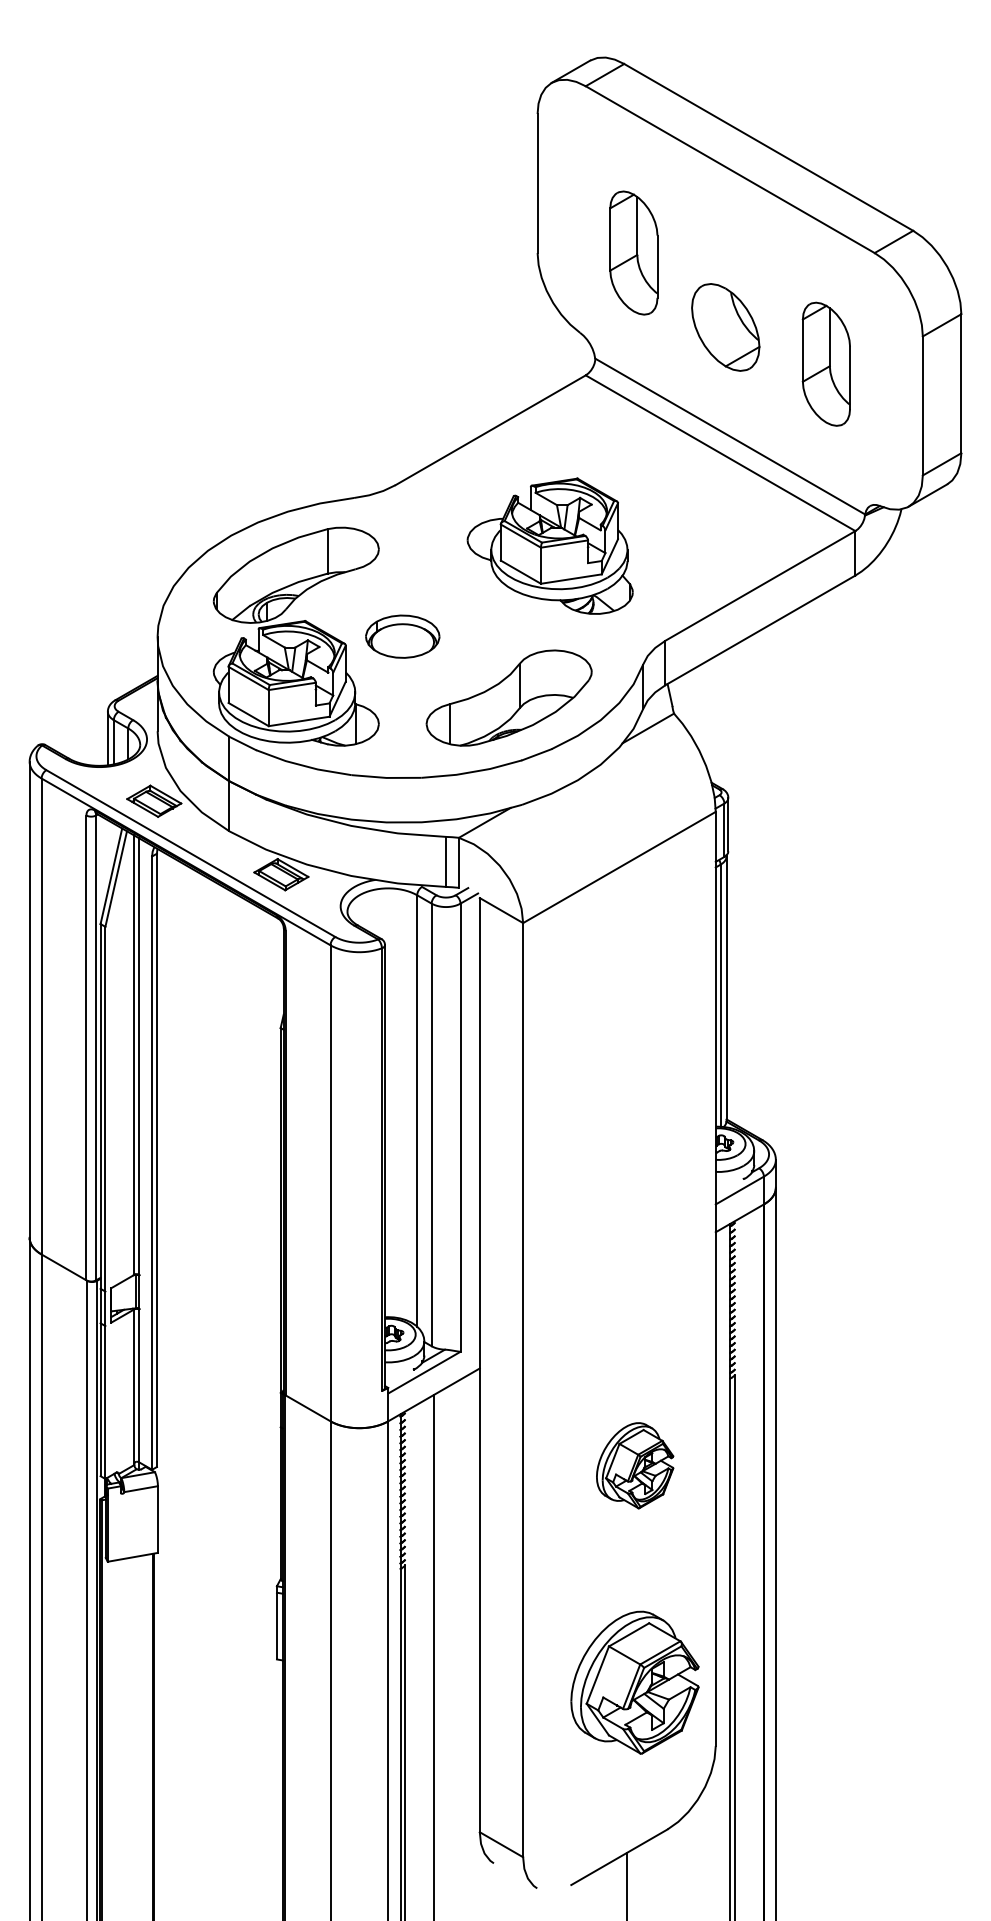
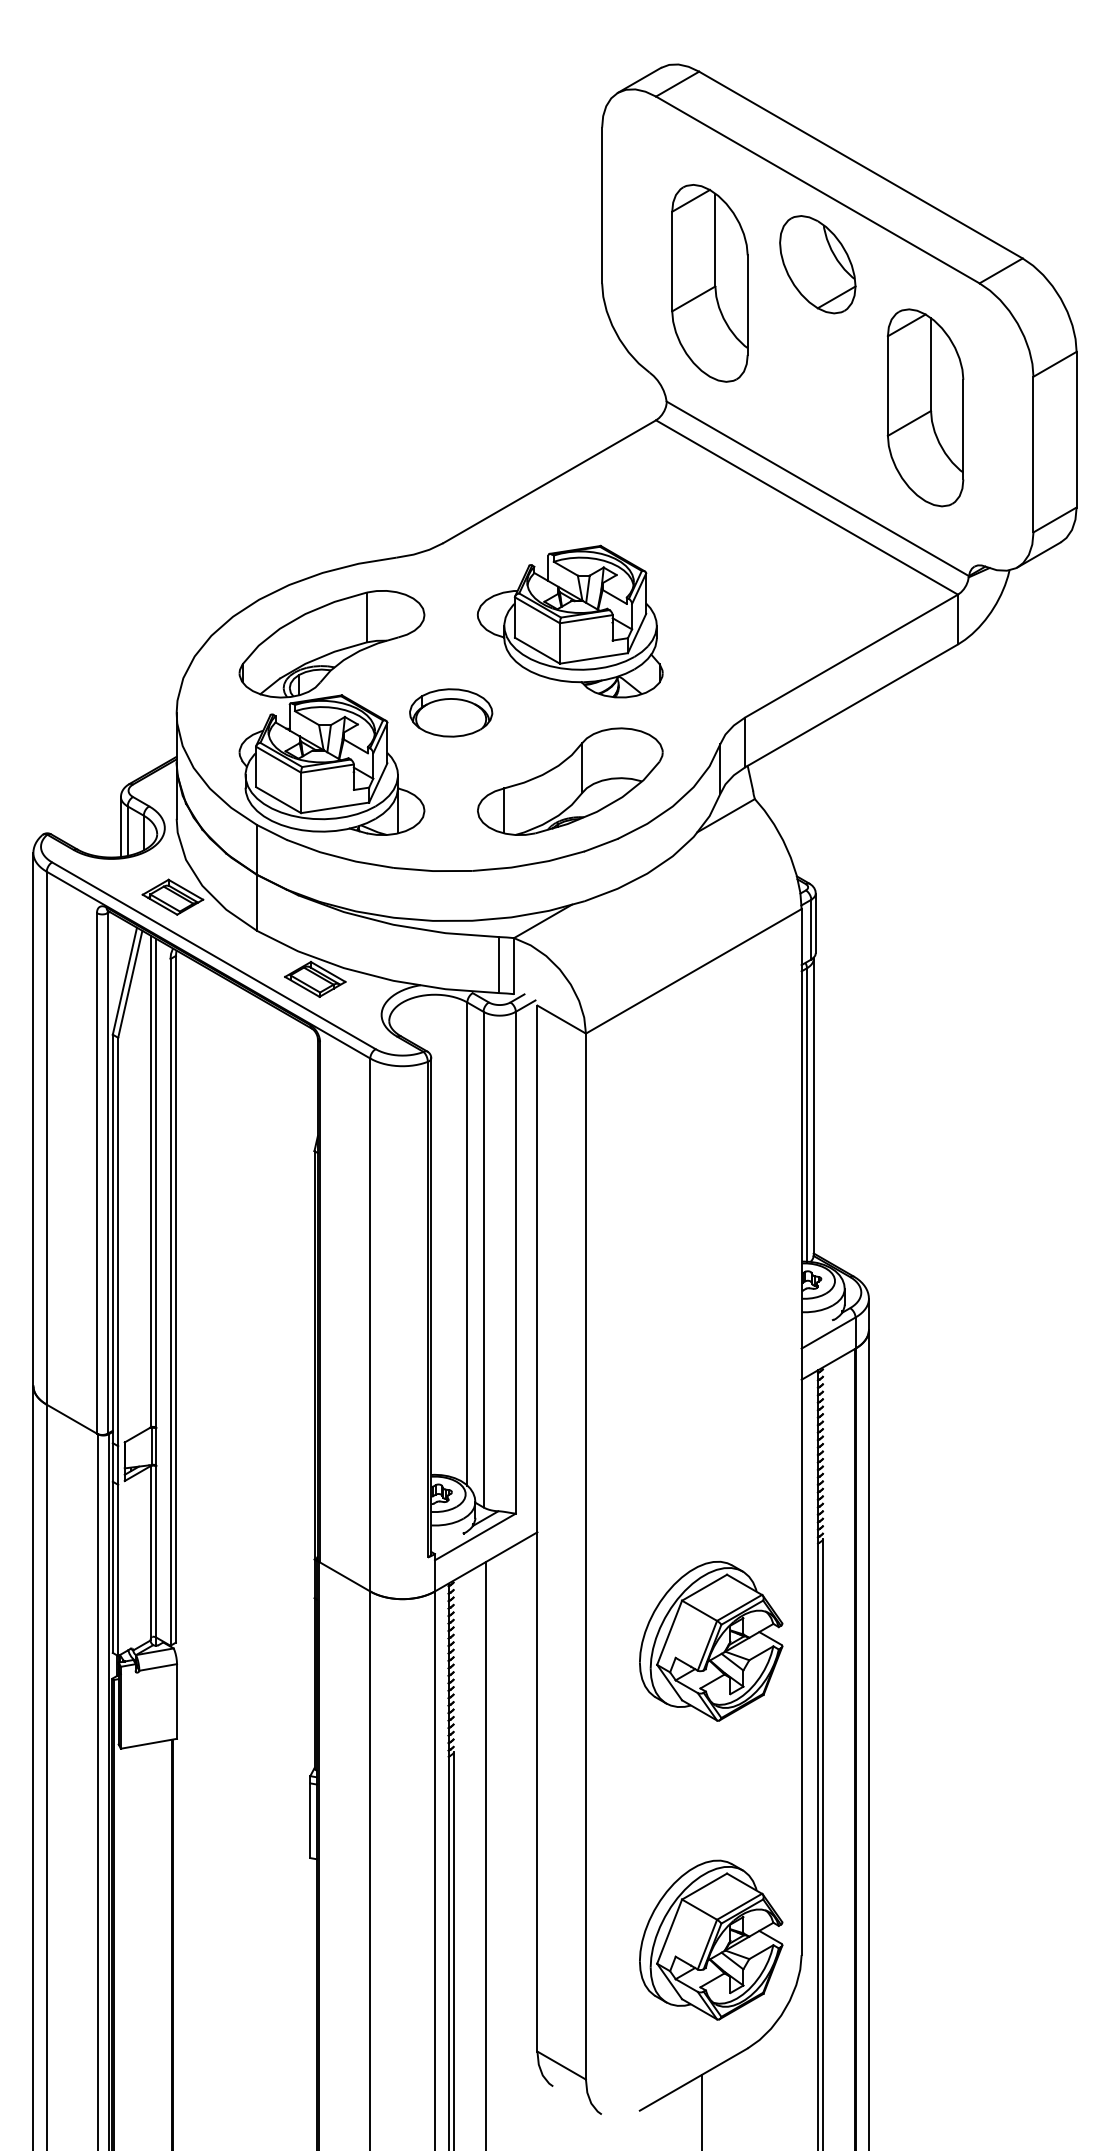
part: (633, 253) -> (709, 283), size x1.43
part: (725, 327) -> (817, 264), moved
part: (826, 363) -> (925, 407), size x1.43
part: (550, 546) -> (570, 621), moved
part: (635, 1465) -> (711, 1640), size x1.67
part: (635, 1682) -> (711, 1939), moved

